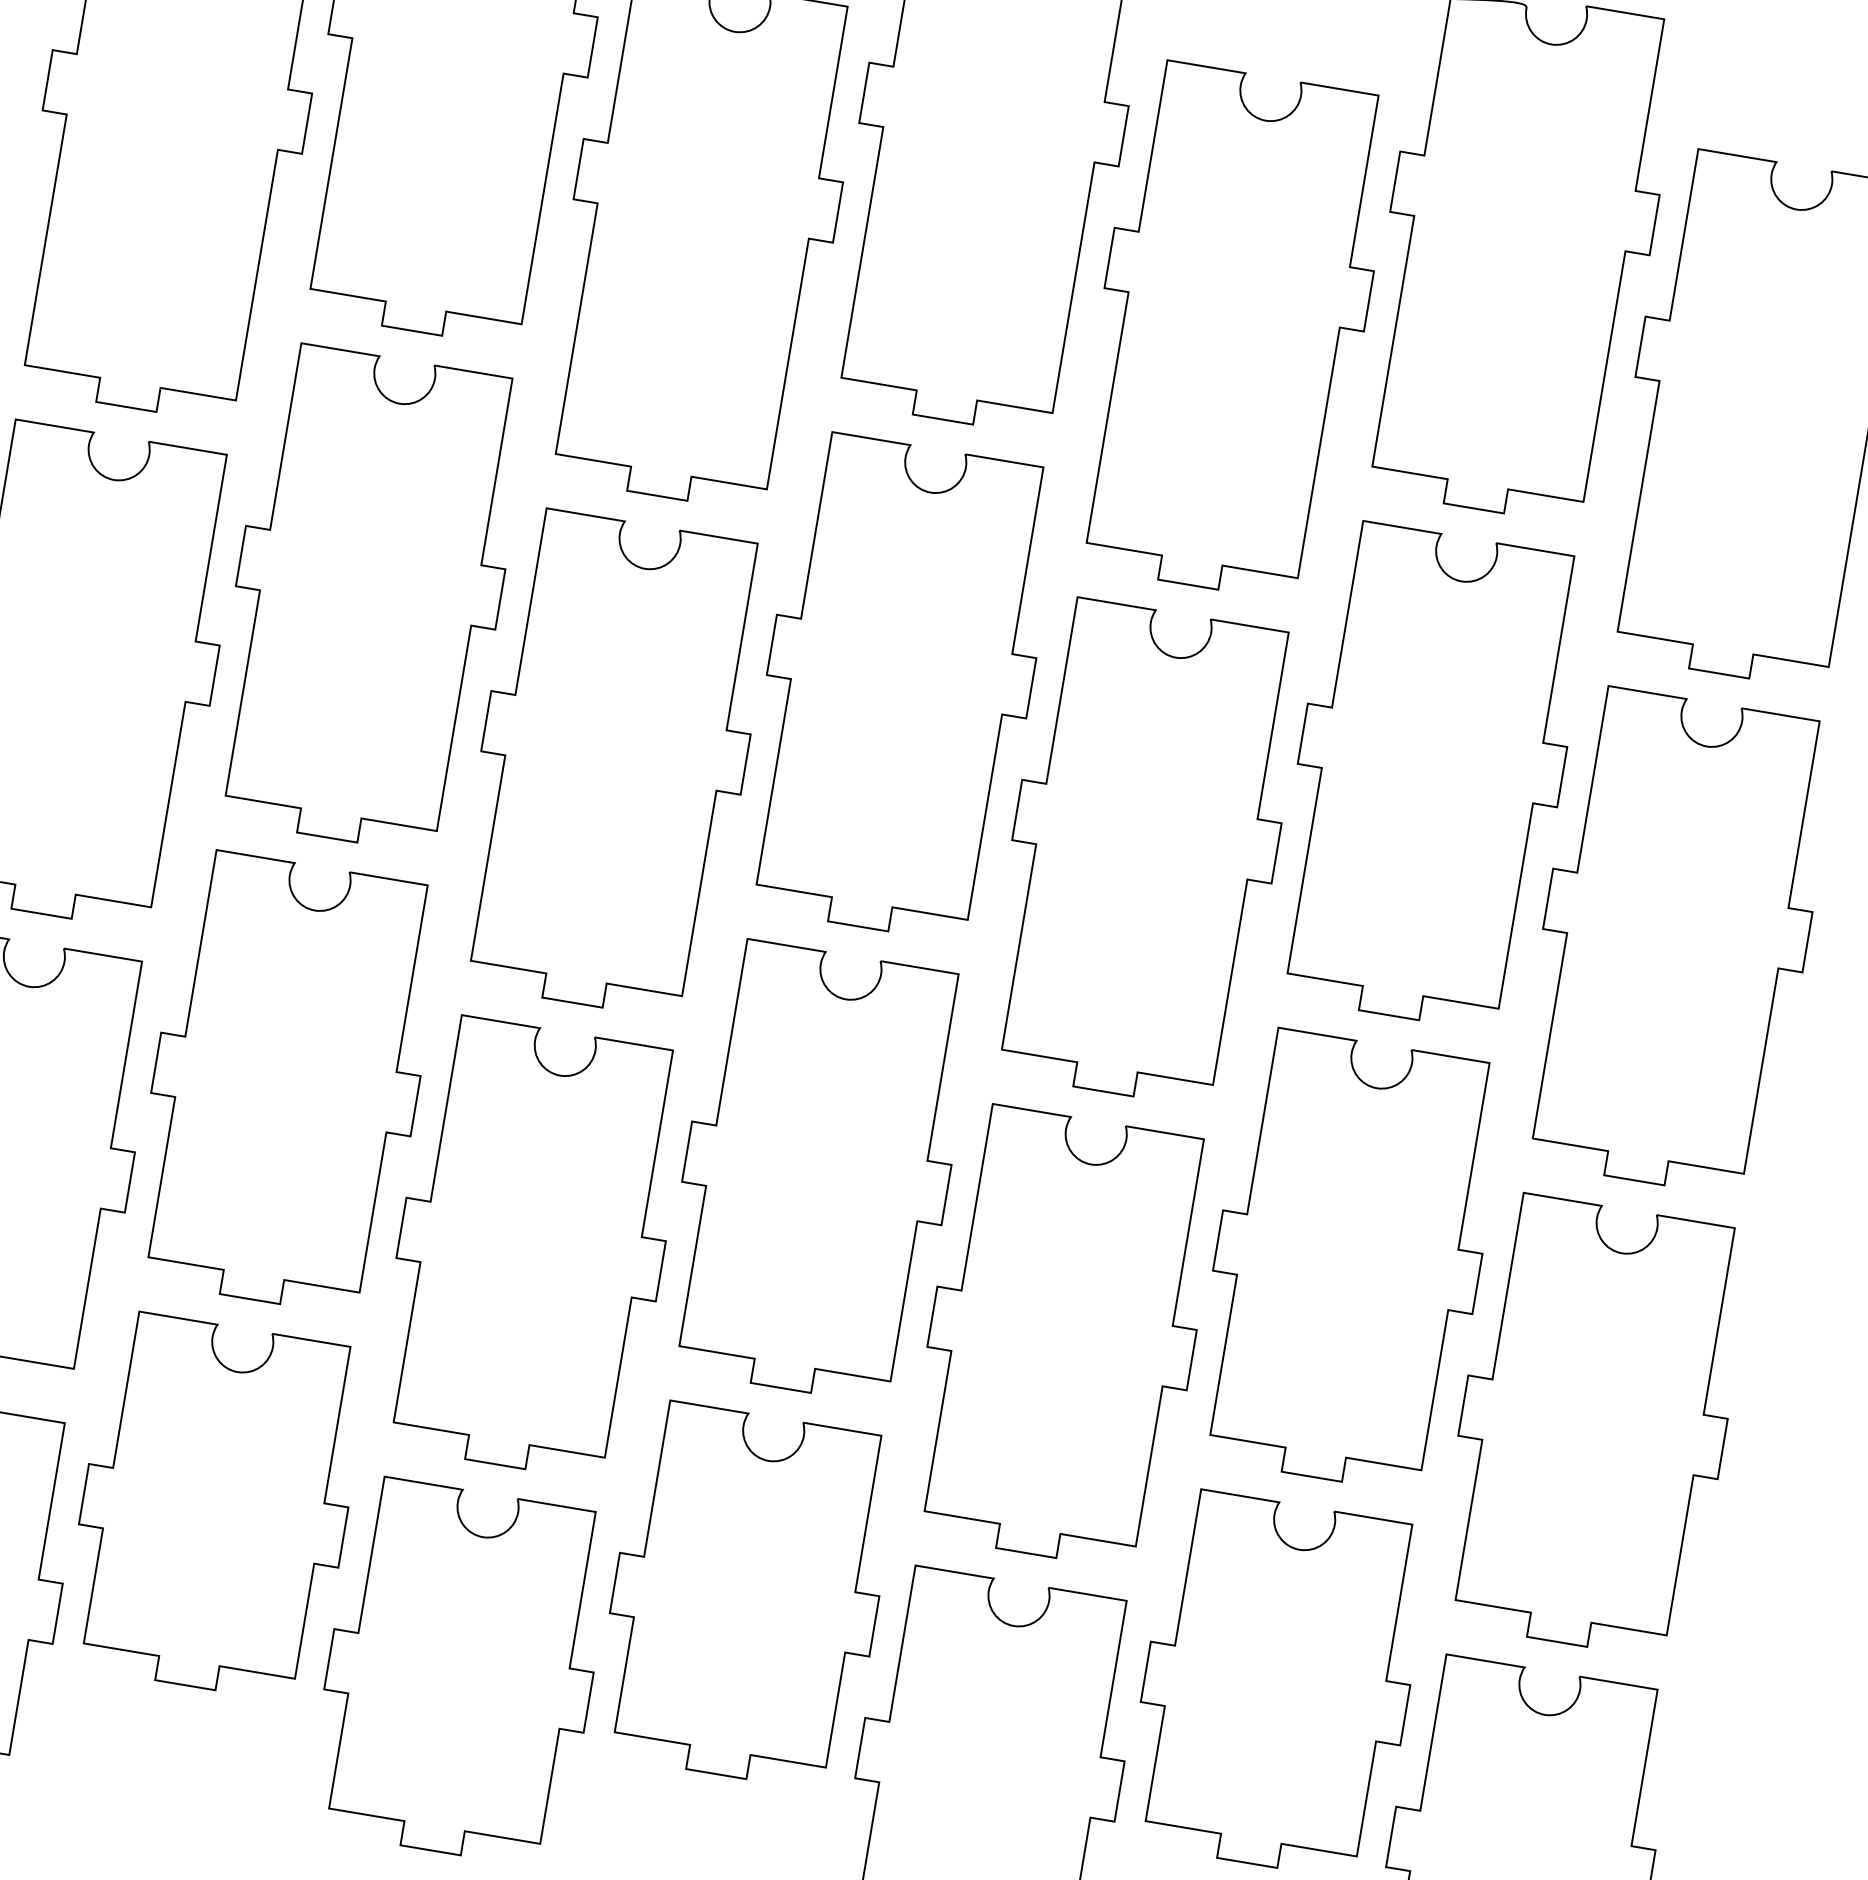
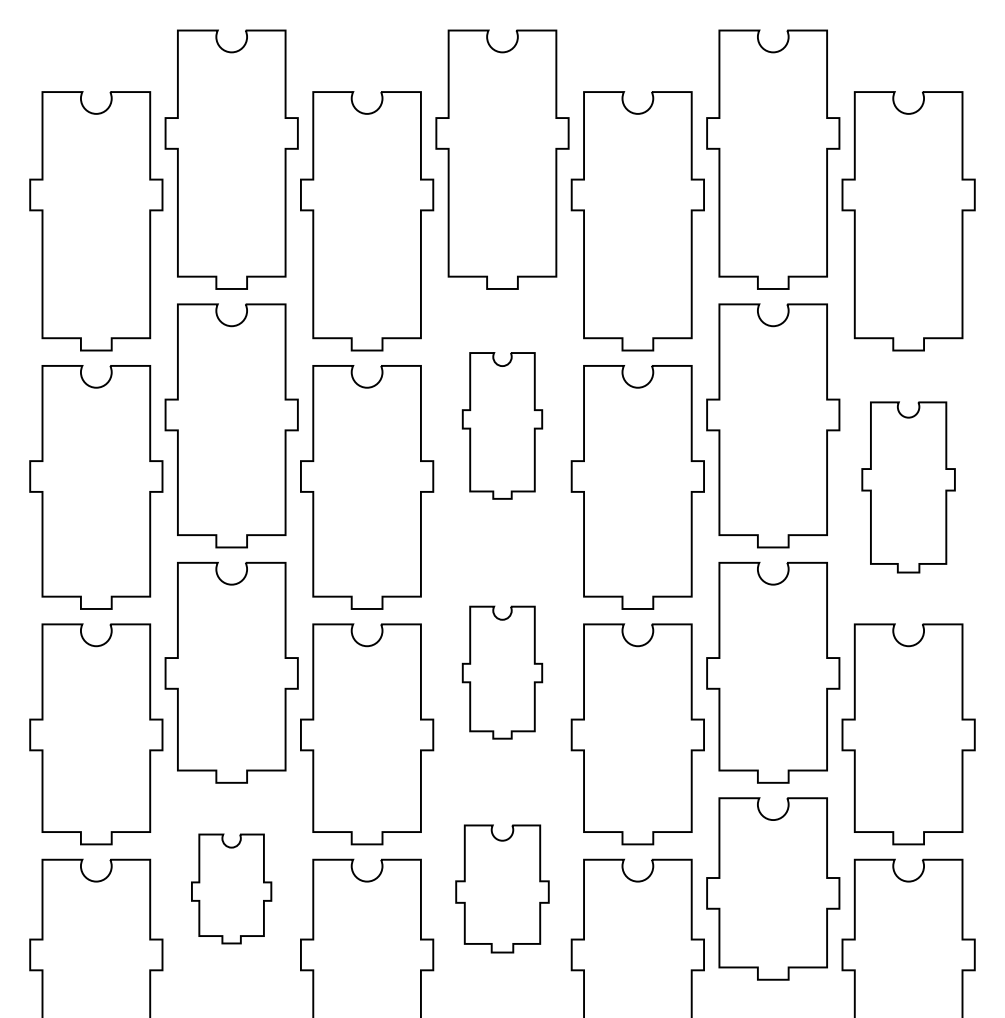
part: (898, 687) -> (502, 425), size x0.6
part: (1673, 942) -> (908, 487), size x0.7
part: (817, 1171) -> (502, 672), size x0.6
part: (214, 1506) -> (231, 888), size x0.6
part: (746, 1595) -> (502, 888), size x0.7

